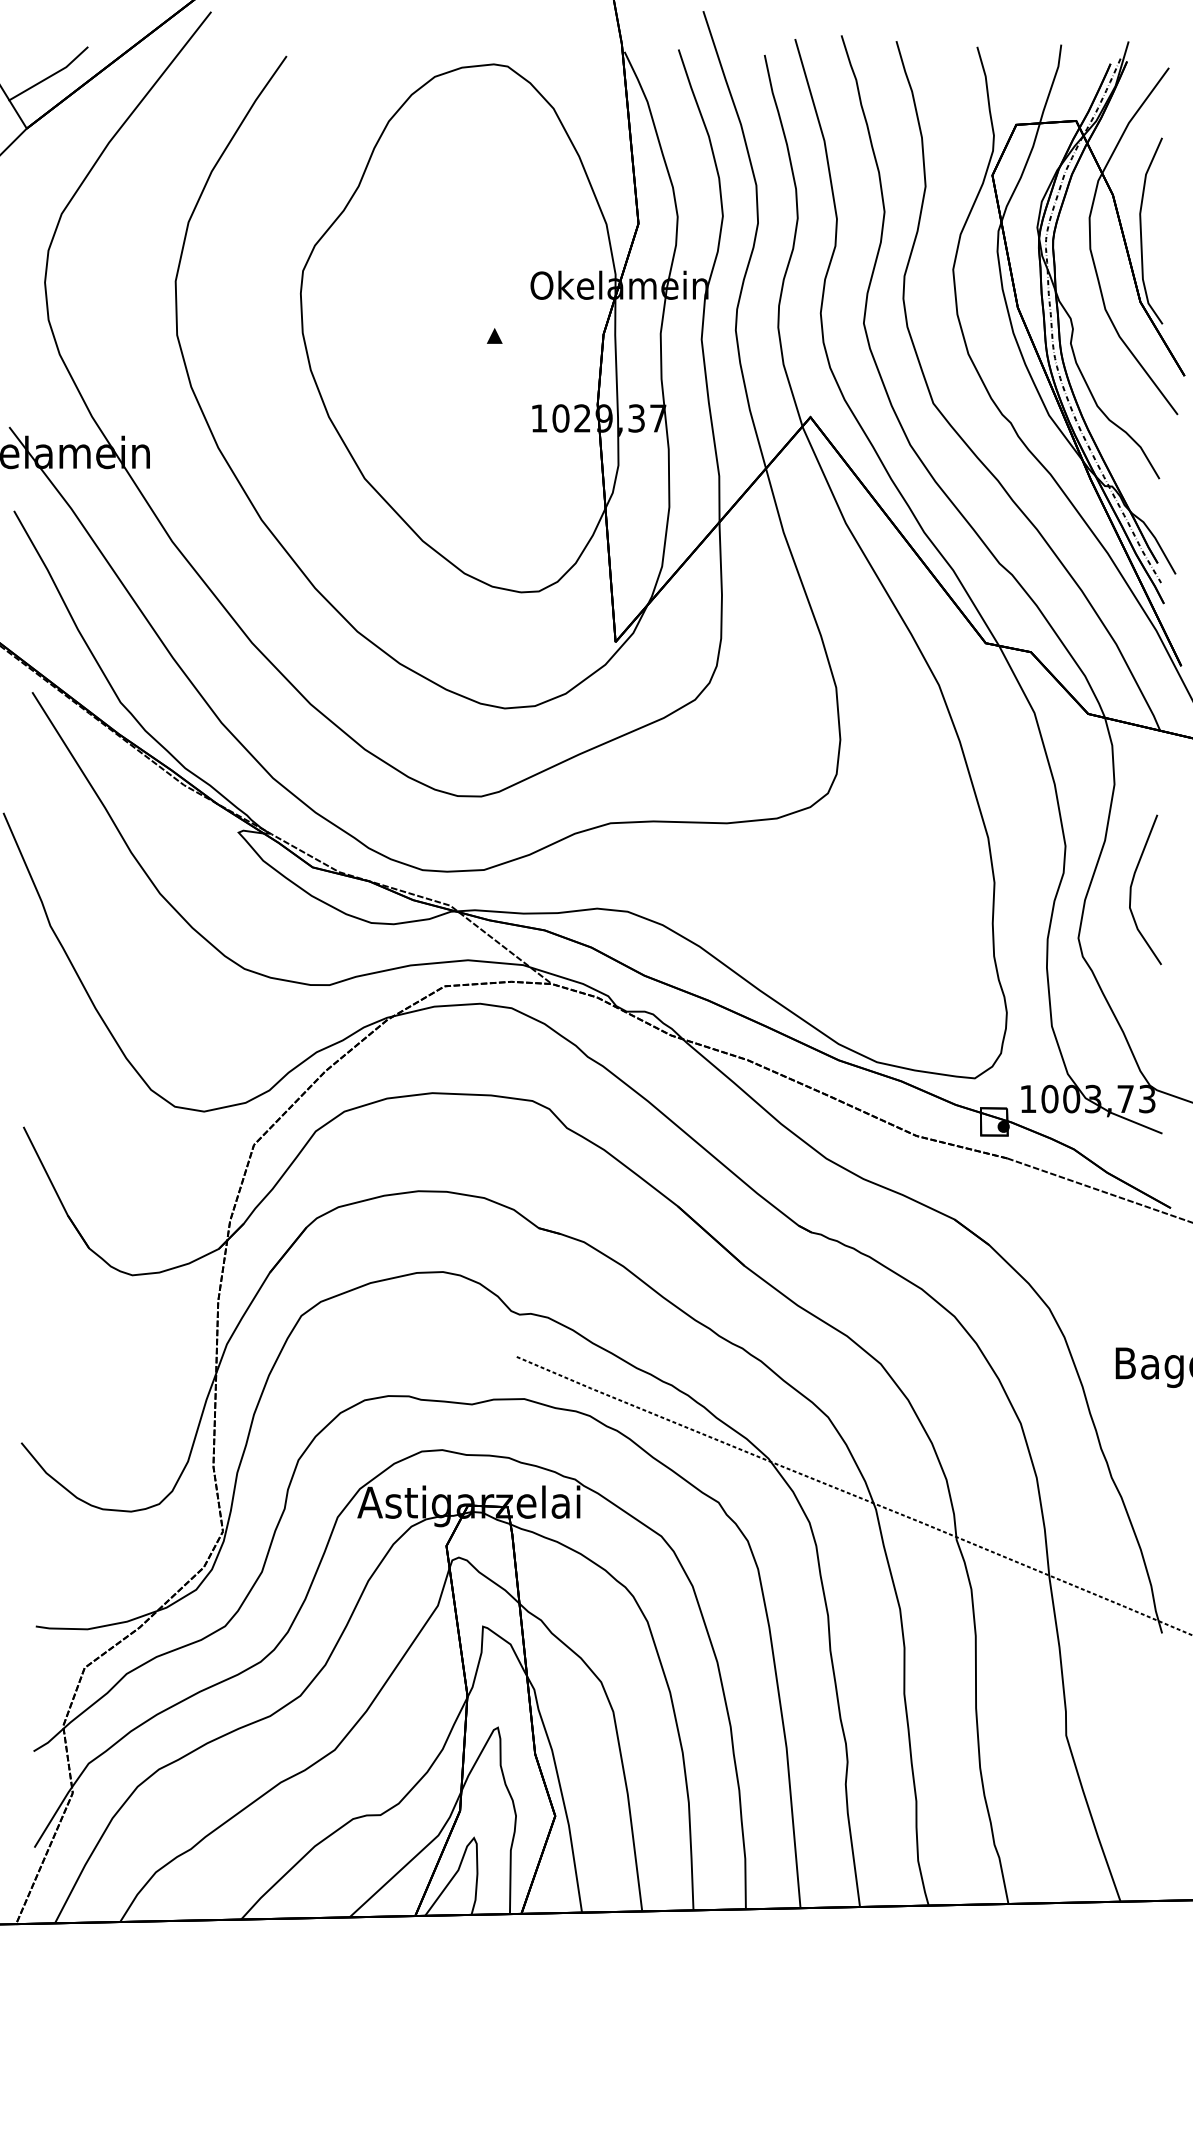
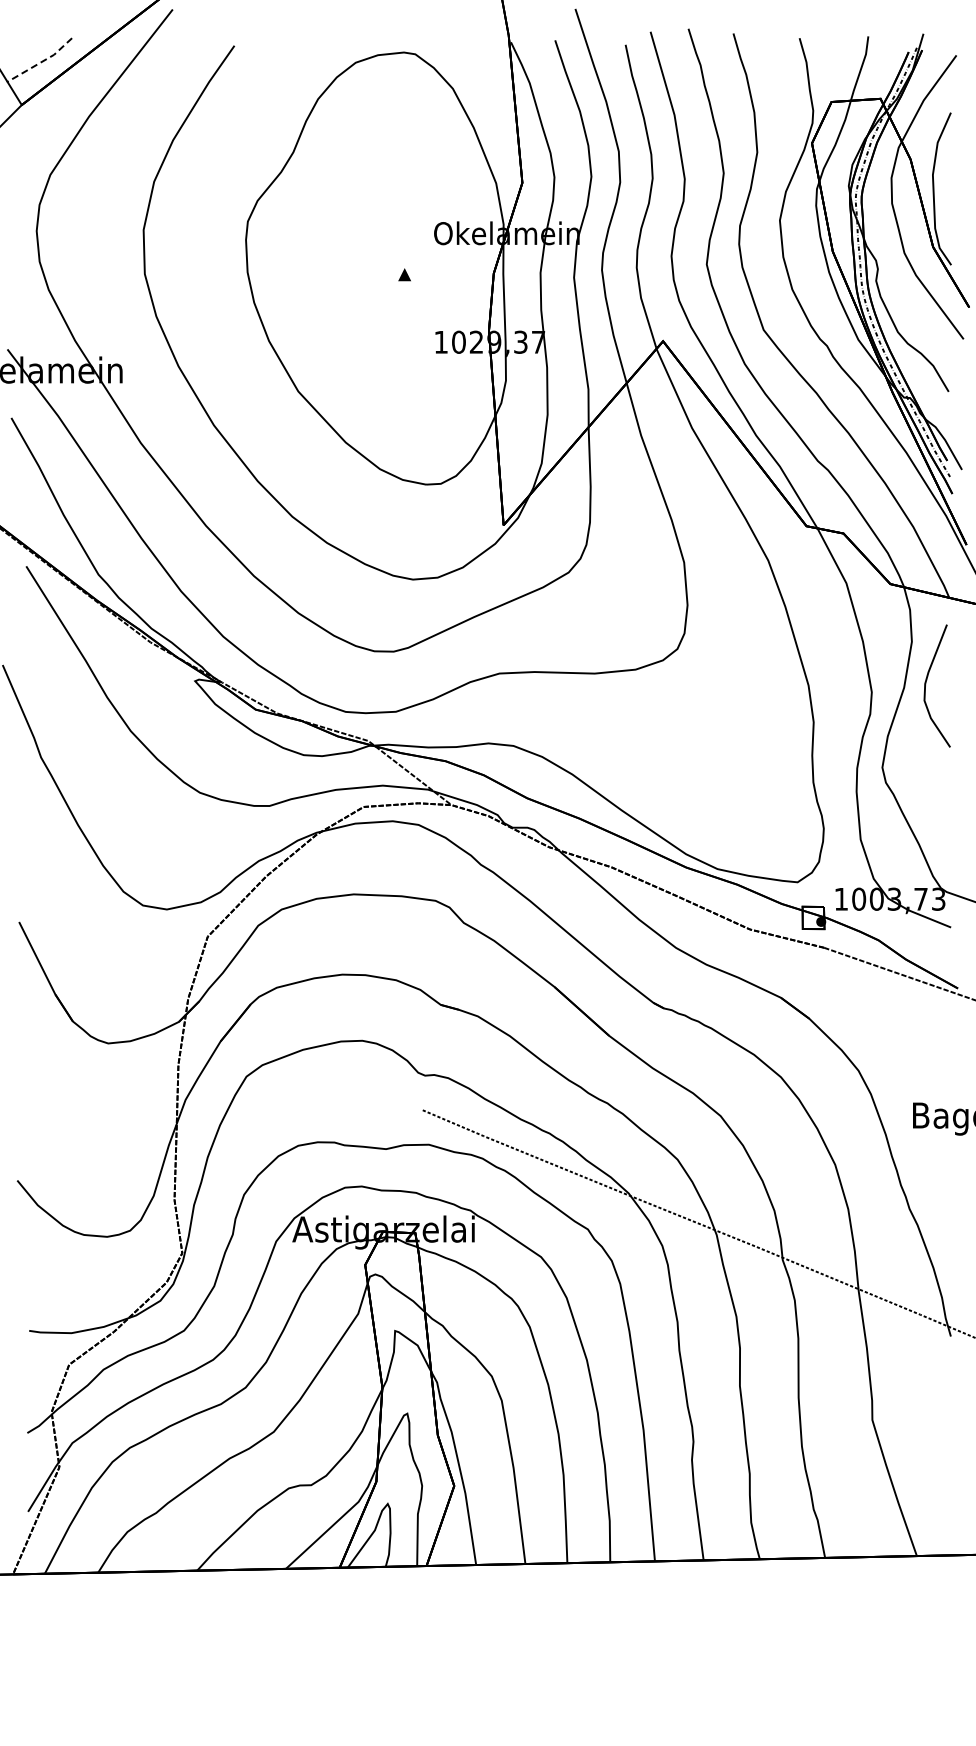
line: (50, 76) -> (41, 62), solid -> dashed
curve: (1132, 887) -> (926, 684), moved

